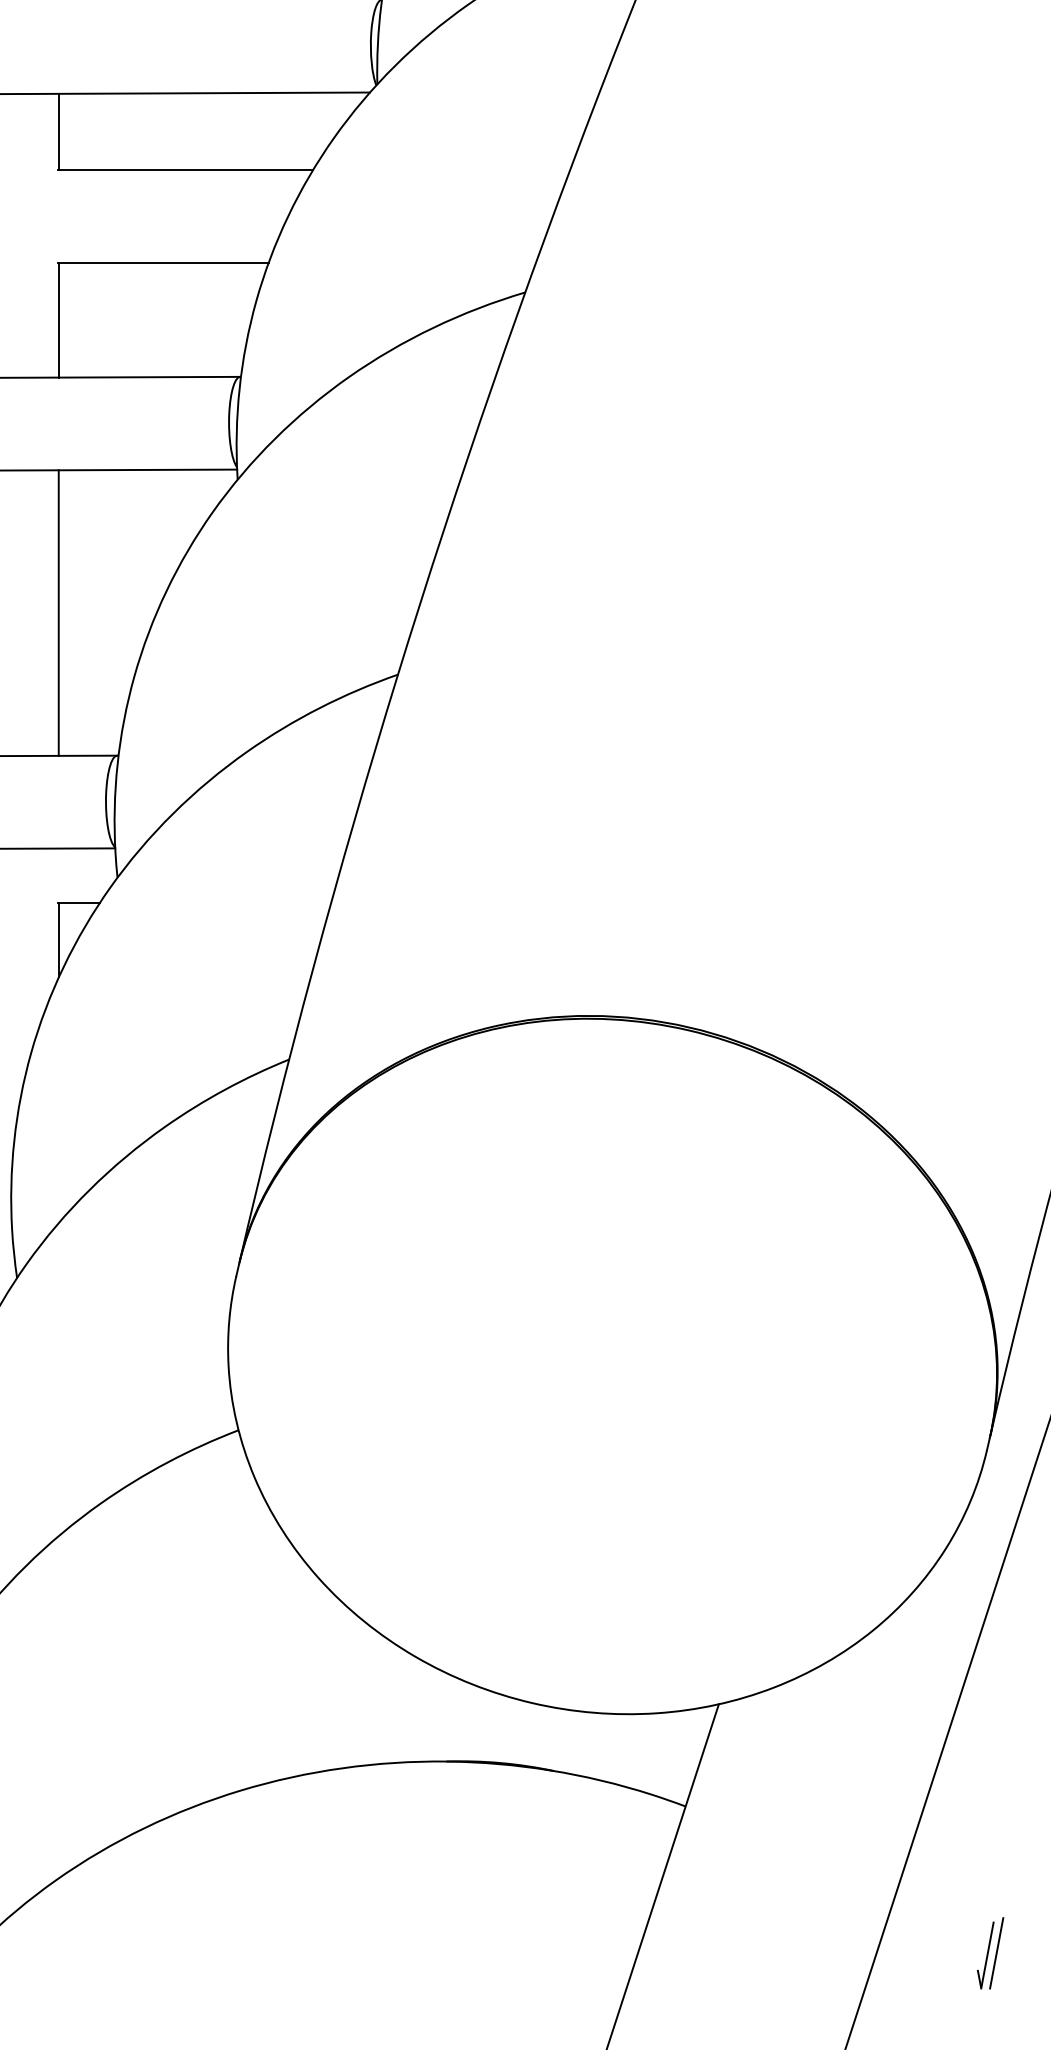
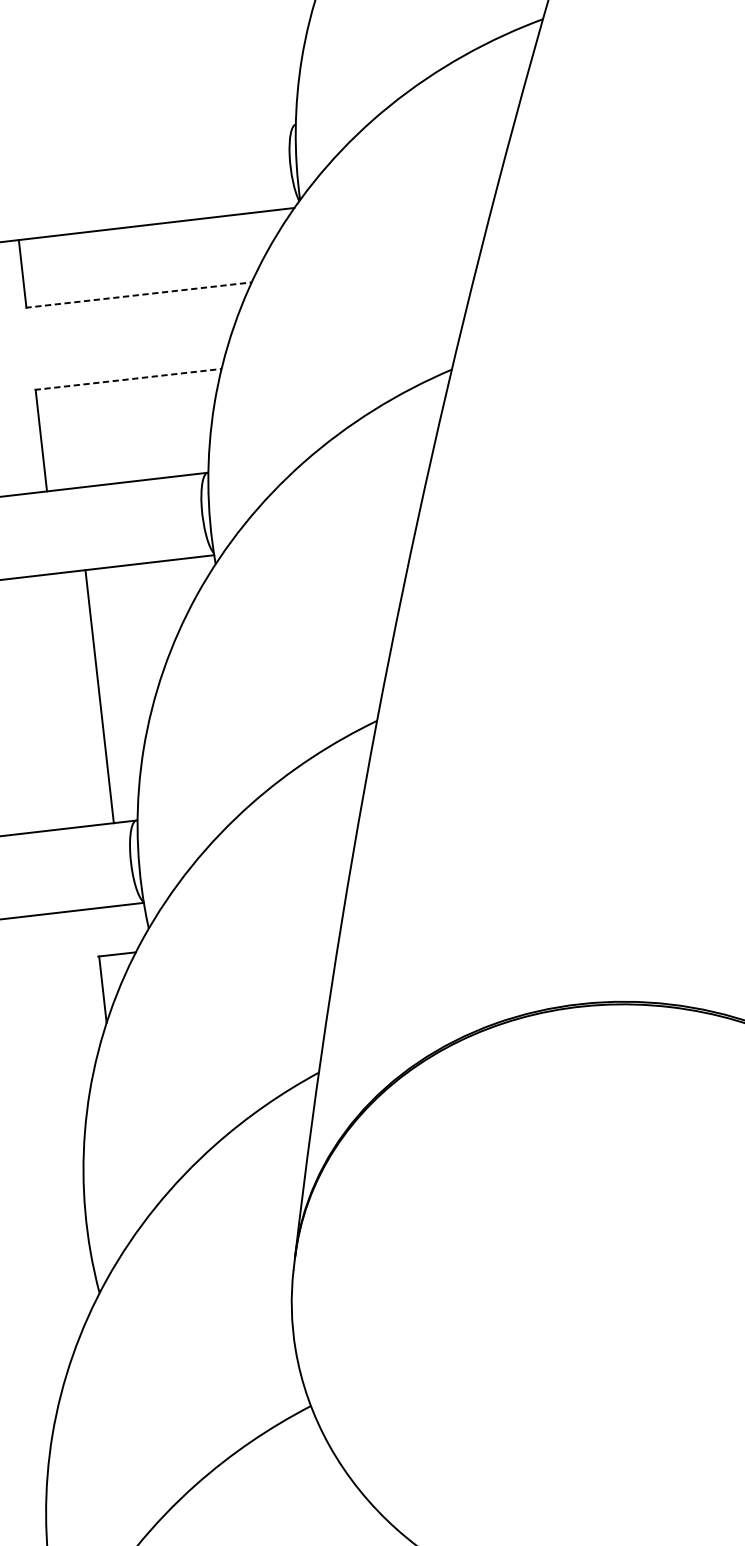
line: (185, 170) -> (138, 295), solid -> dashed
line: (163, 262) -> (128, 379), solid -> dashed
line: (58, 612) -> (99, 696), moved

